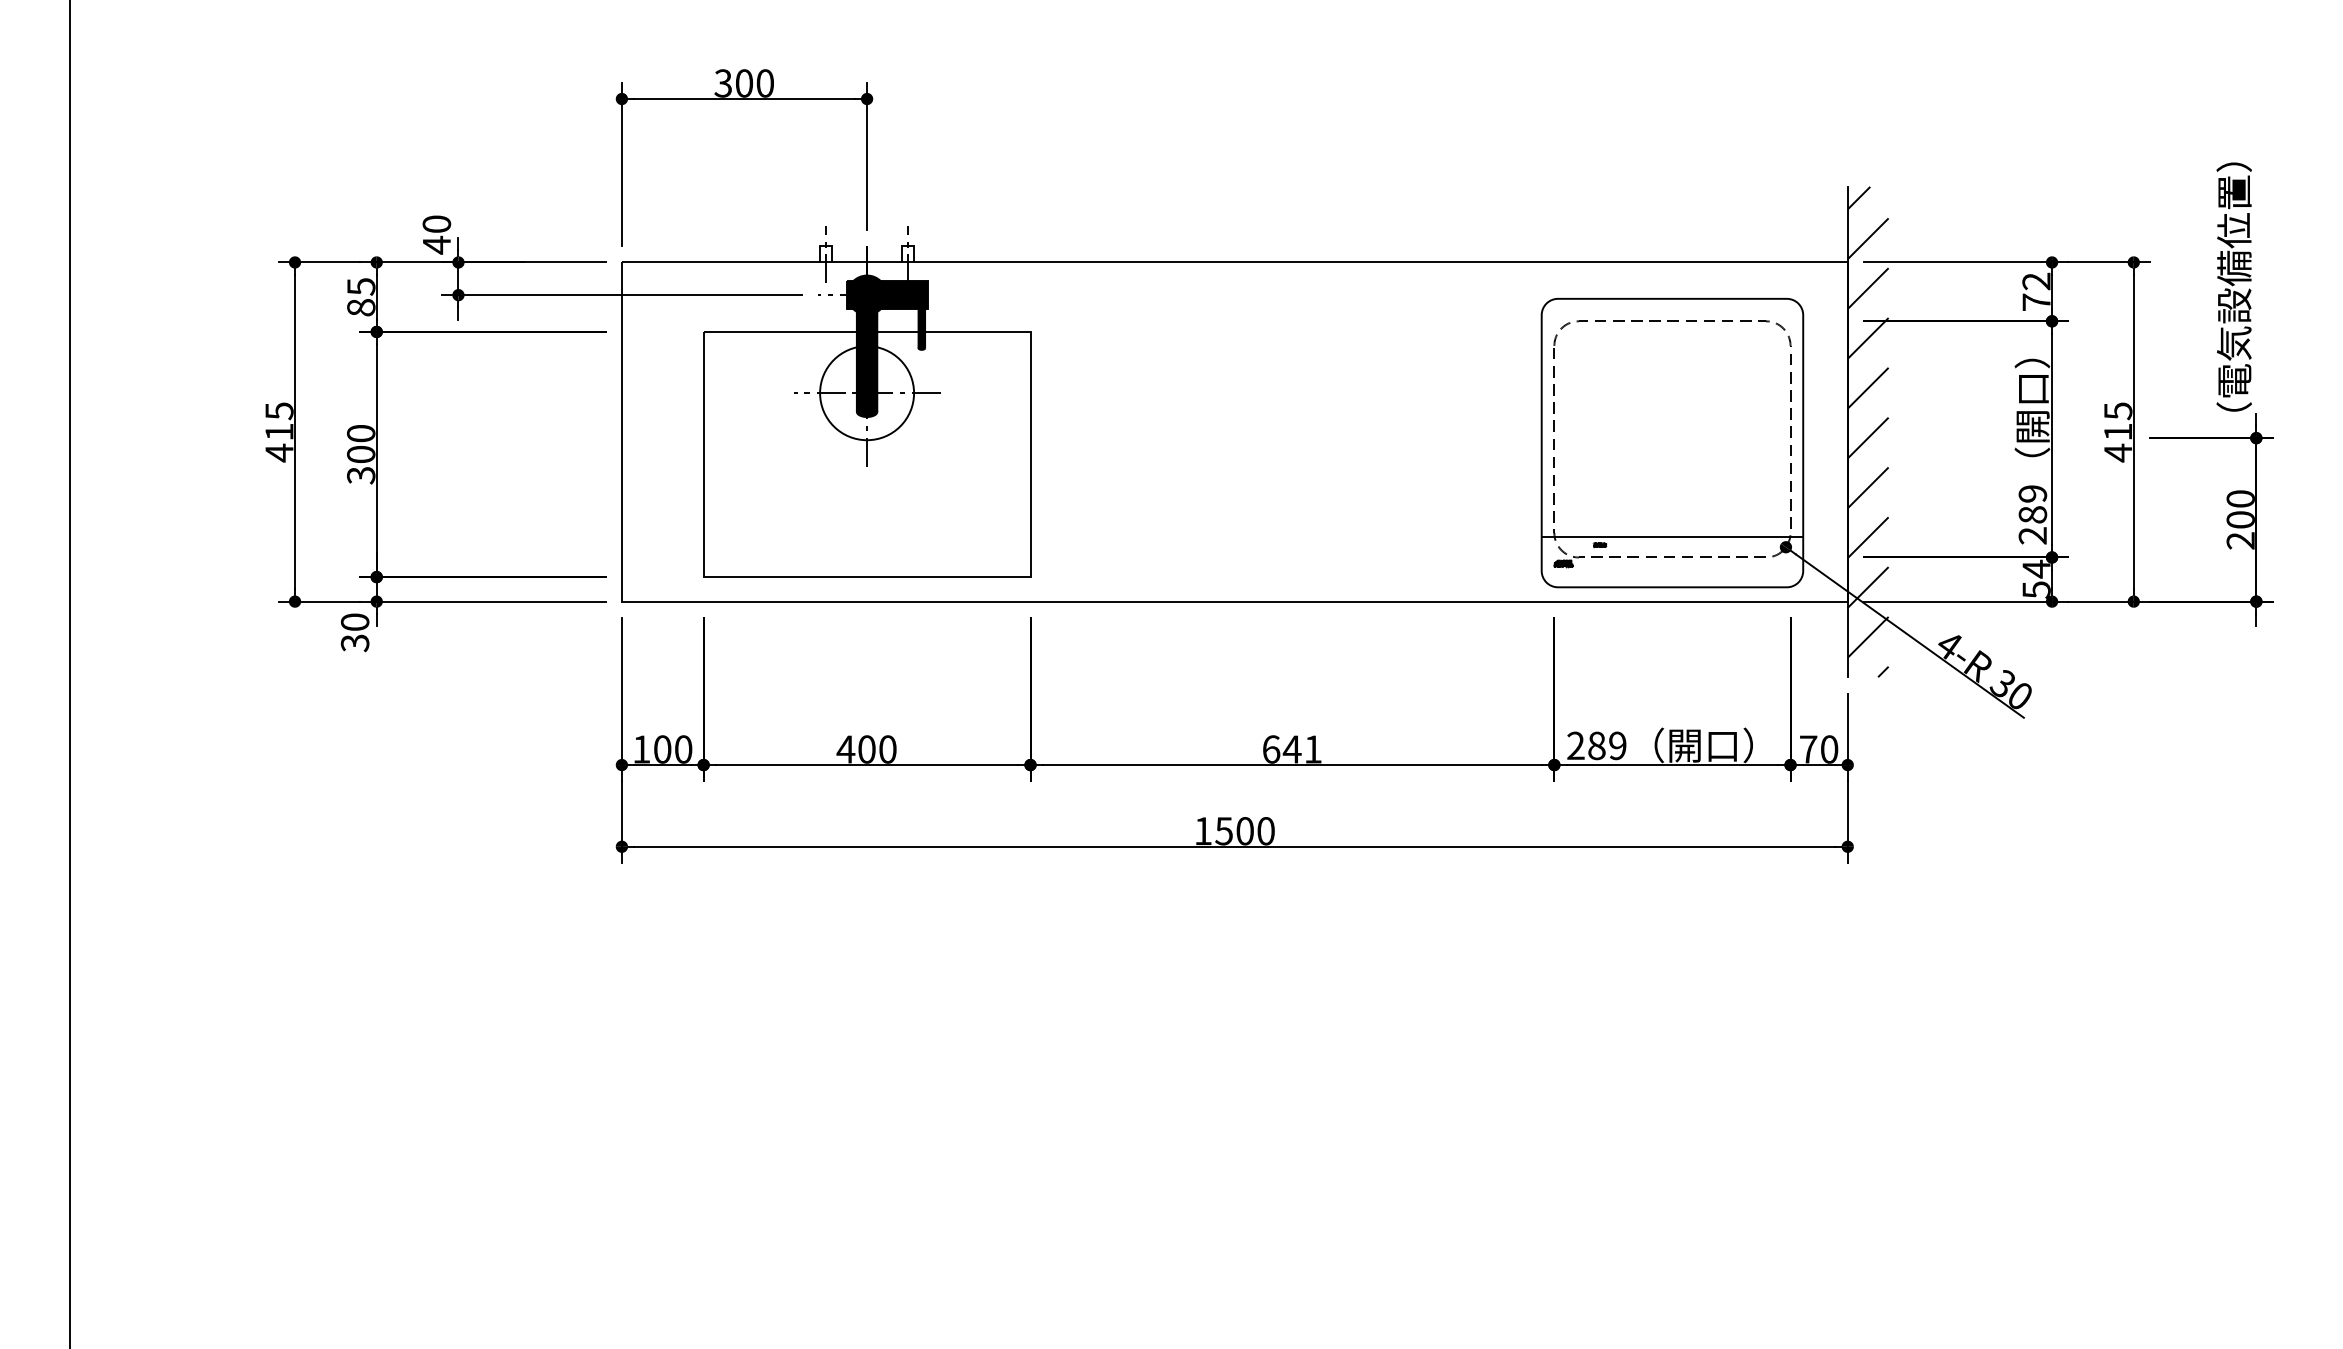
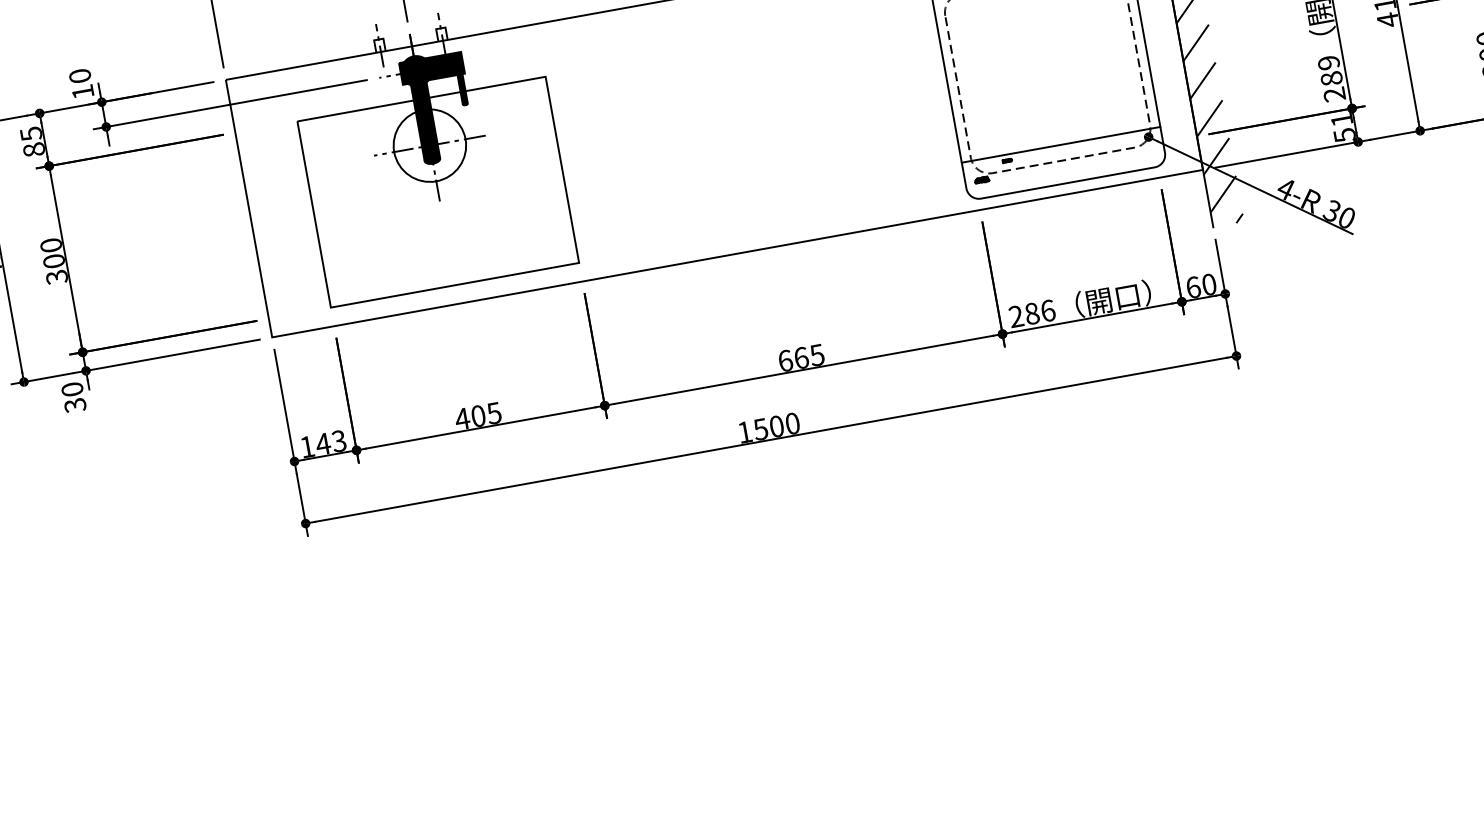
text: (436, 244) -> (82, 91), 40 -> 10
text: (2036, 568) -> (1341, 118), 54 -> 51
text: (1617, 745) -> (1047, 310), 289 -> 286
text: (672, 749) -> (330, 442), 100 -> 143
text: (887, 749) -> (494, 413), 400 -> 405
text: (1301, 749) -> (808, 356), 641 -> 665
text: (1808, 749) -> (1193, 287), 70 -> 60

